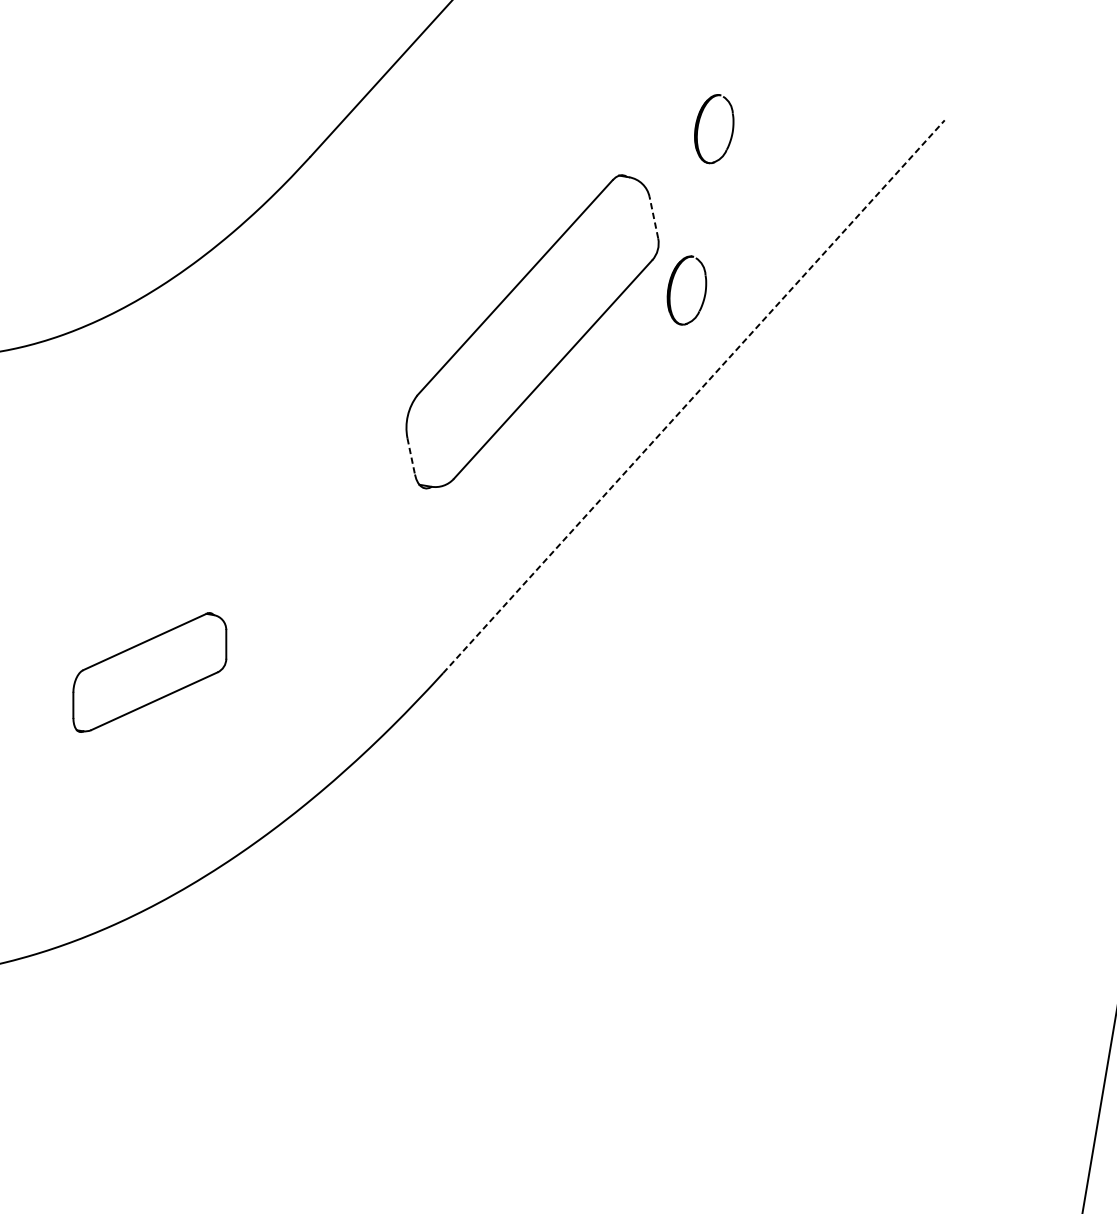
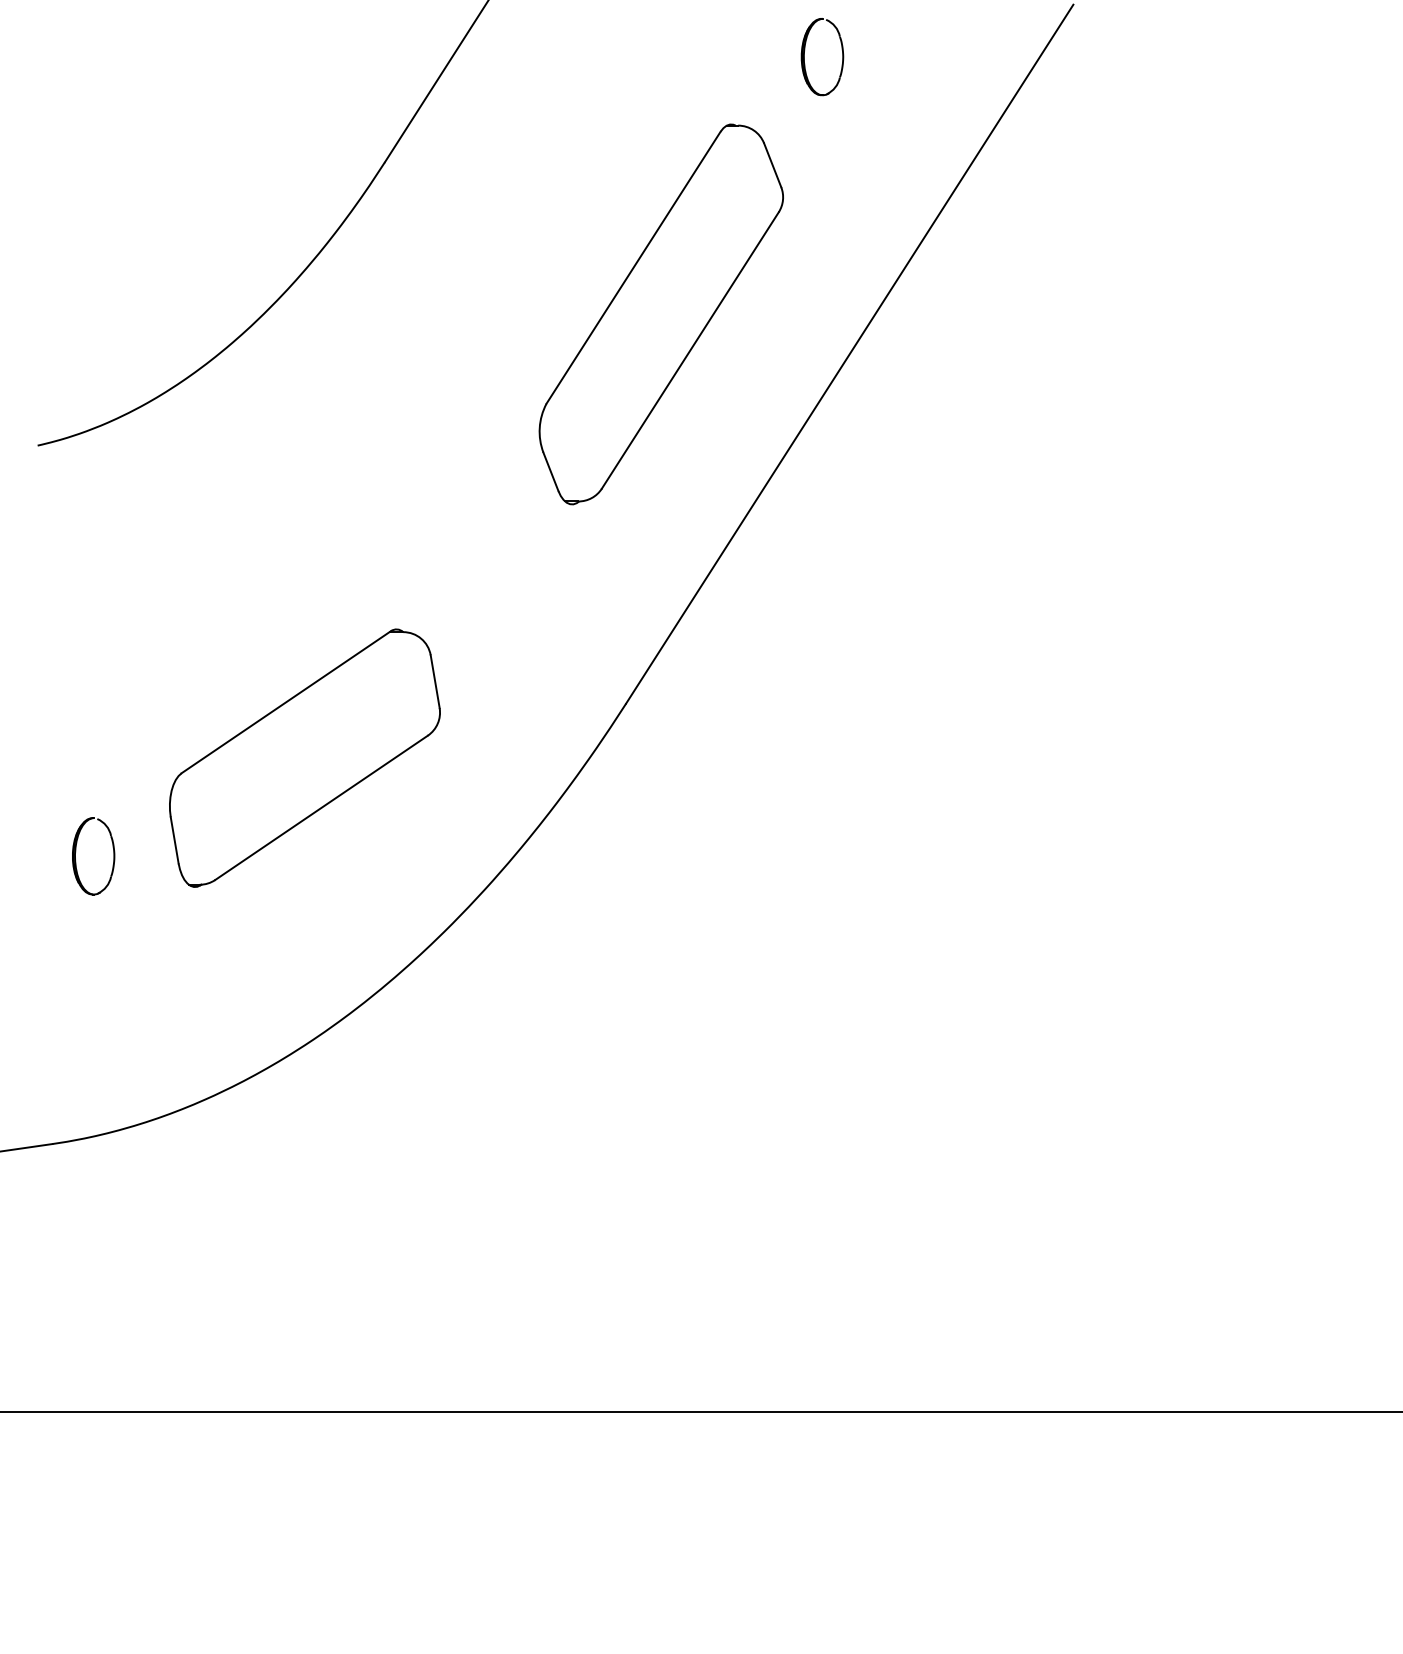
line: (653, 217) -> (772, 165), dashed -> solid
part: (670, 288) -> (804, 239), removed
line: (693, 397) -> (849, 354), dashed -> solid
line: (410, 455) -> (550, 471), dashed -> solid
part: (149, 672) -> (304, 757), size x1.67

